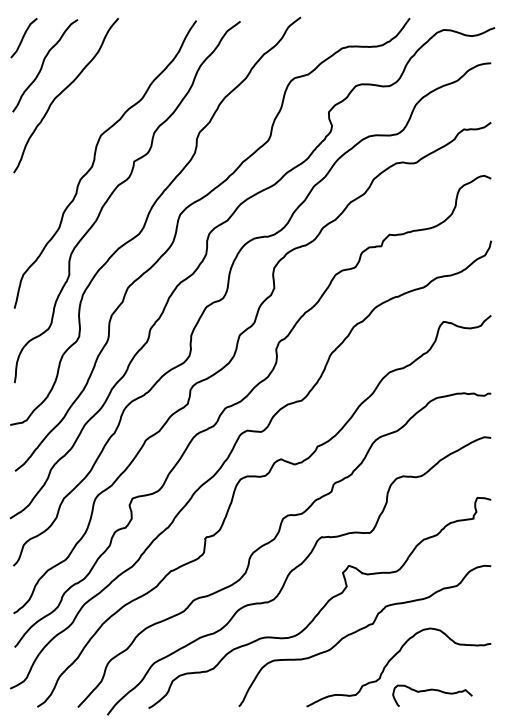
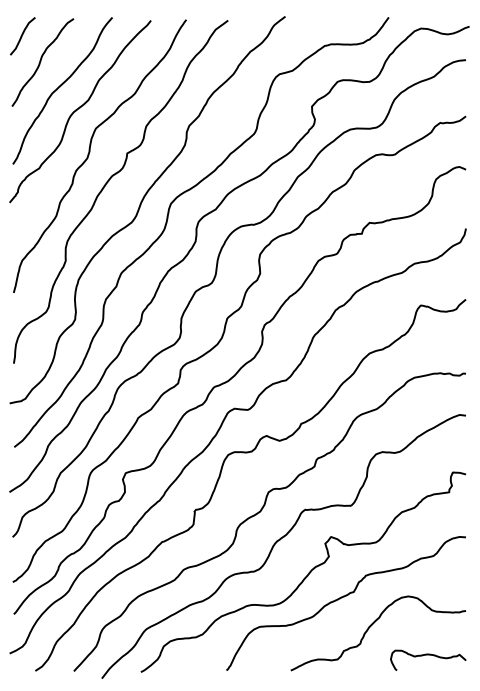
curve: (82, 115) -> (78, 109), added
curve: (432, 690) -> (428, 655), moved

